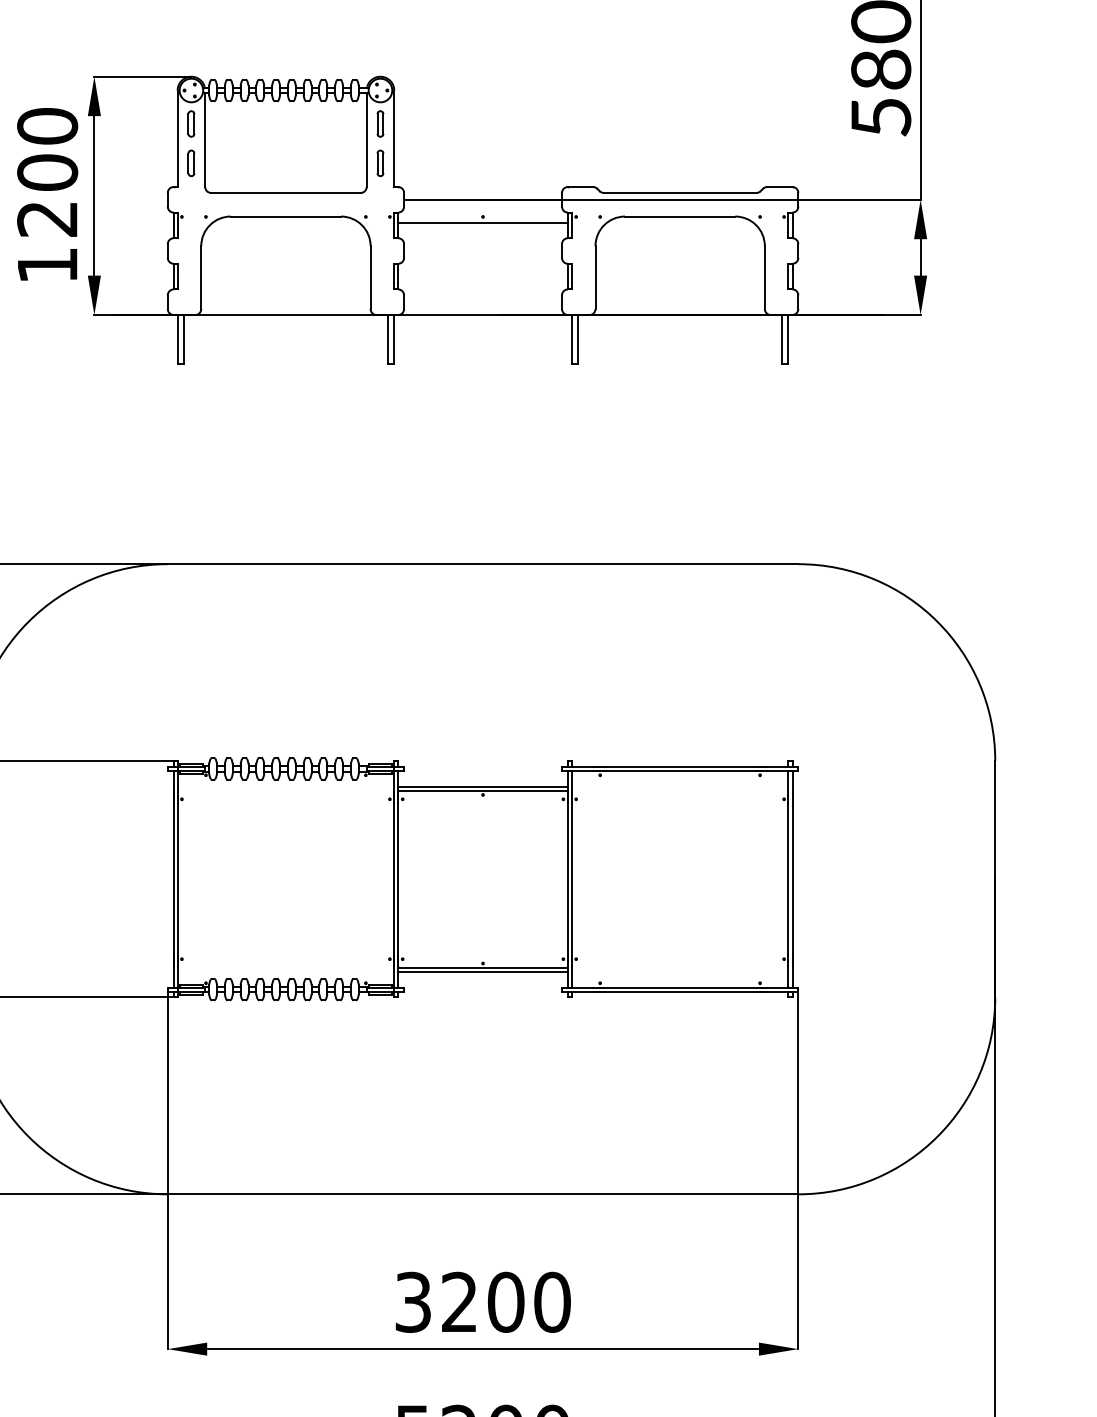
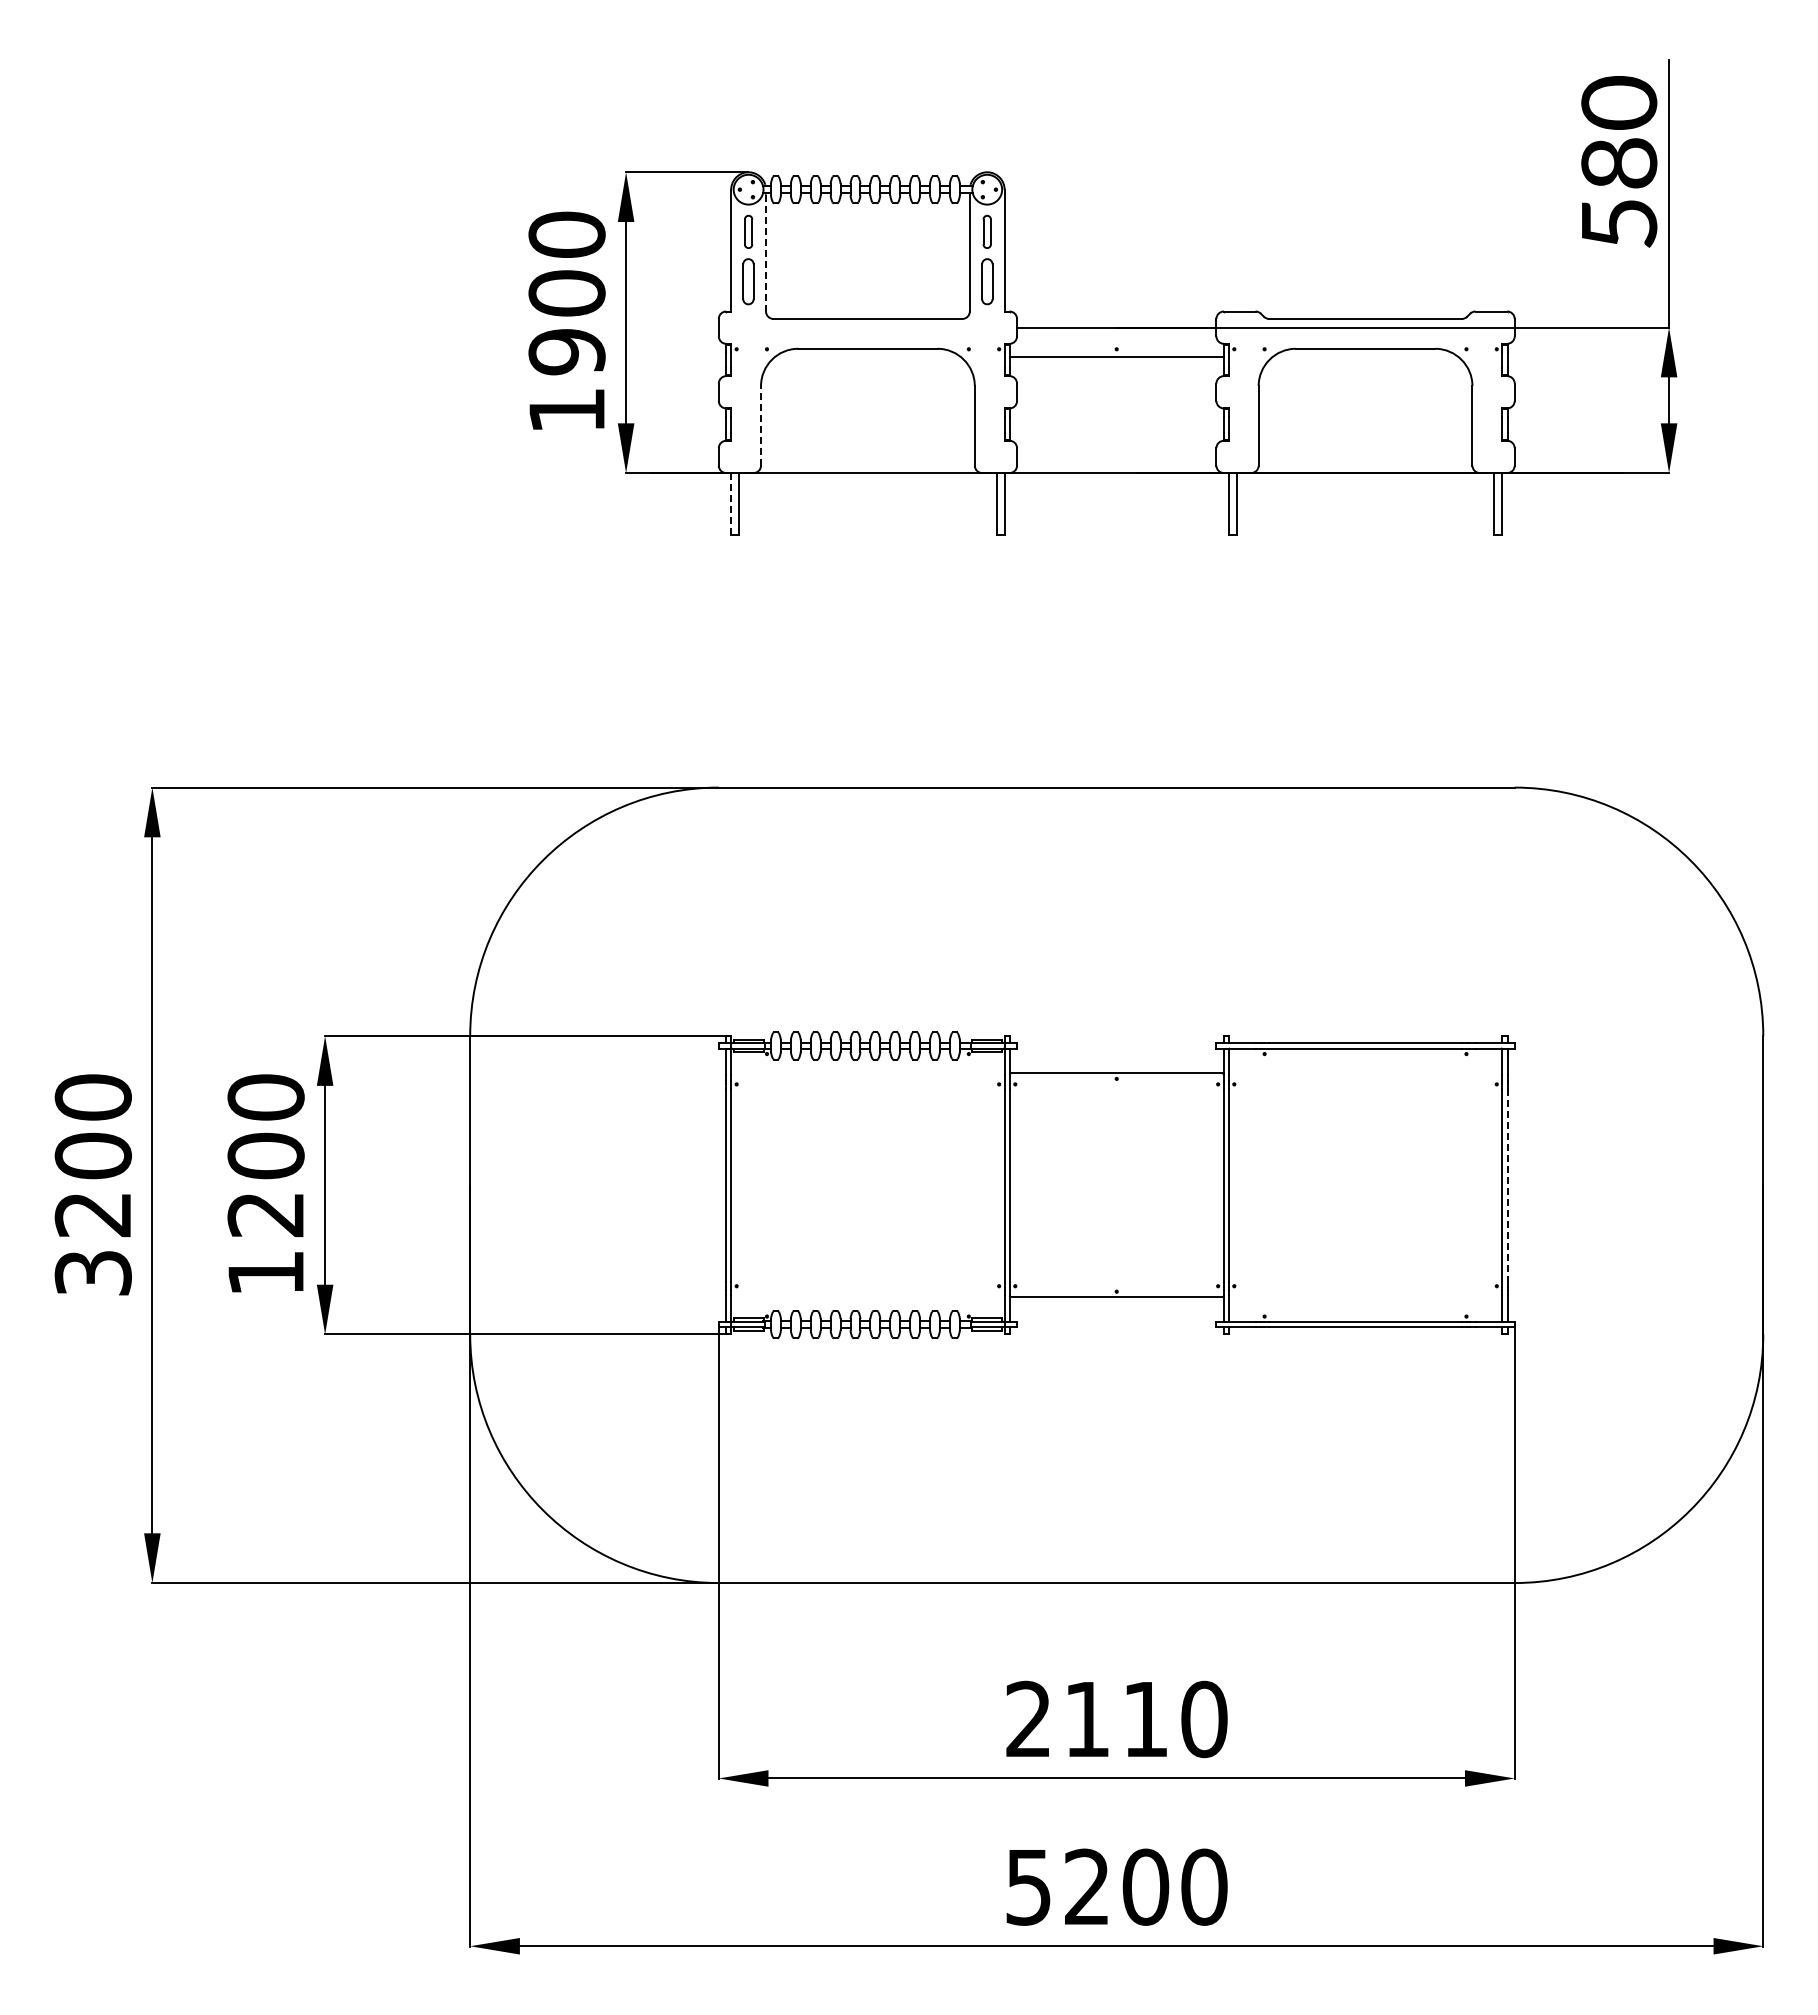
line: (205, 140) -> (766, 252), solid -> dashed
part: (191, 163) -> (748, 281), size x1.4
part: (379, 163) -> (986, 281), size x1.4
text: (47, 219) -> (566, 352), 1200 -> 1900
line: (201, 277) -> (761, 425), solid -> dashed
line: (177, 339) -> (731, 504), solid -> dashed
line: (482, 786) -> (1116, 1068), removed
line: (792, 879) -> (1507, 1185), solid -> dashed
line: (482, 972) -> (1116, 1302), removed
text: (459, 1302) -> (1087, 1719), 3200 -> 2110

